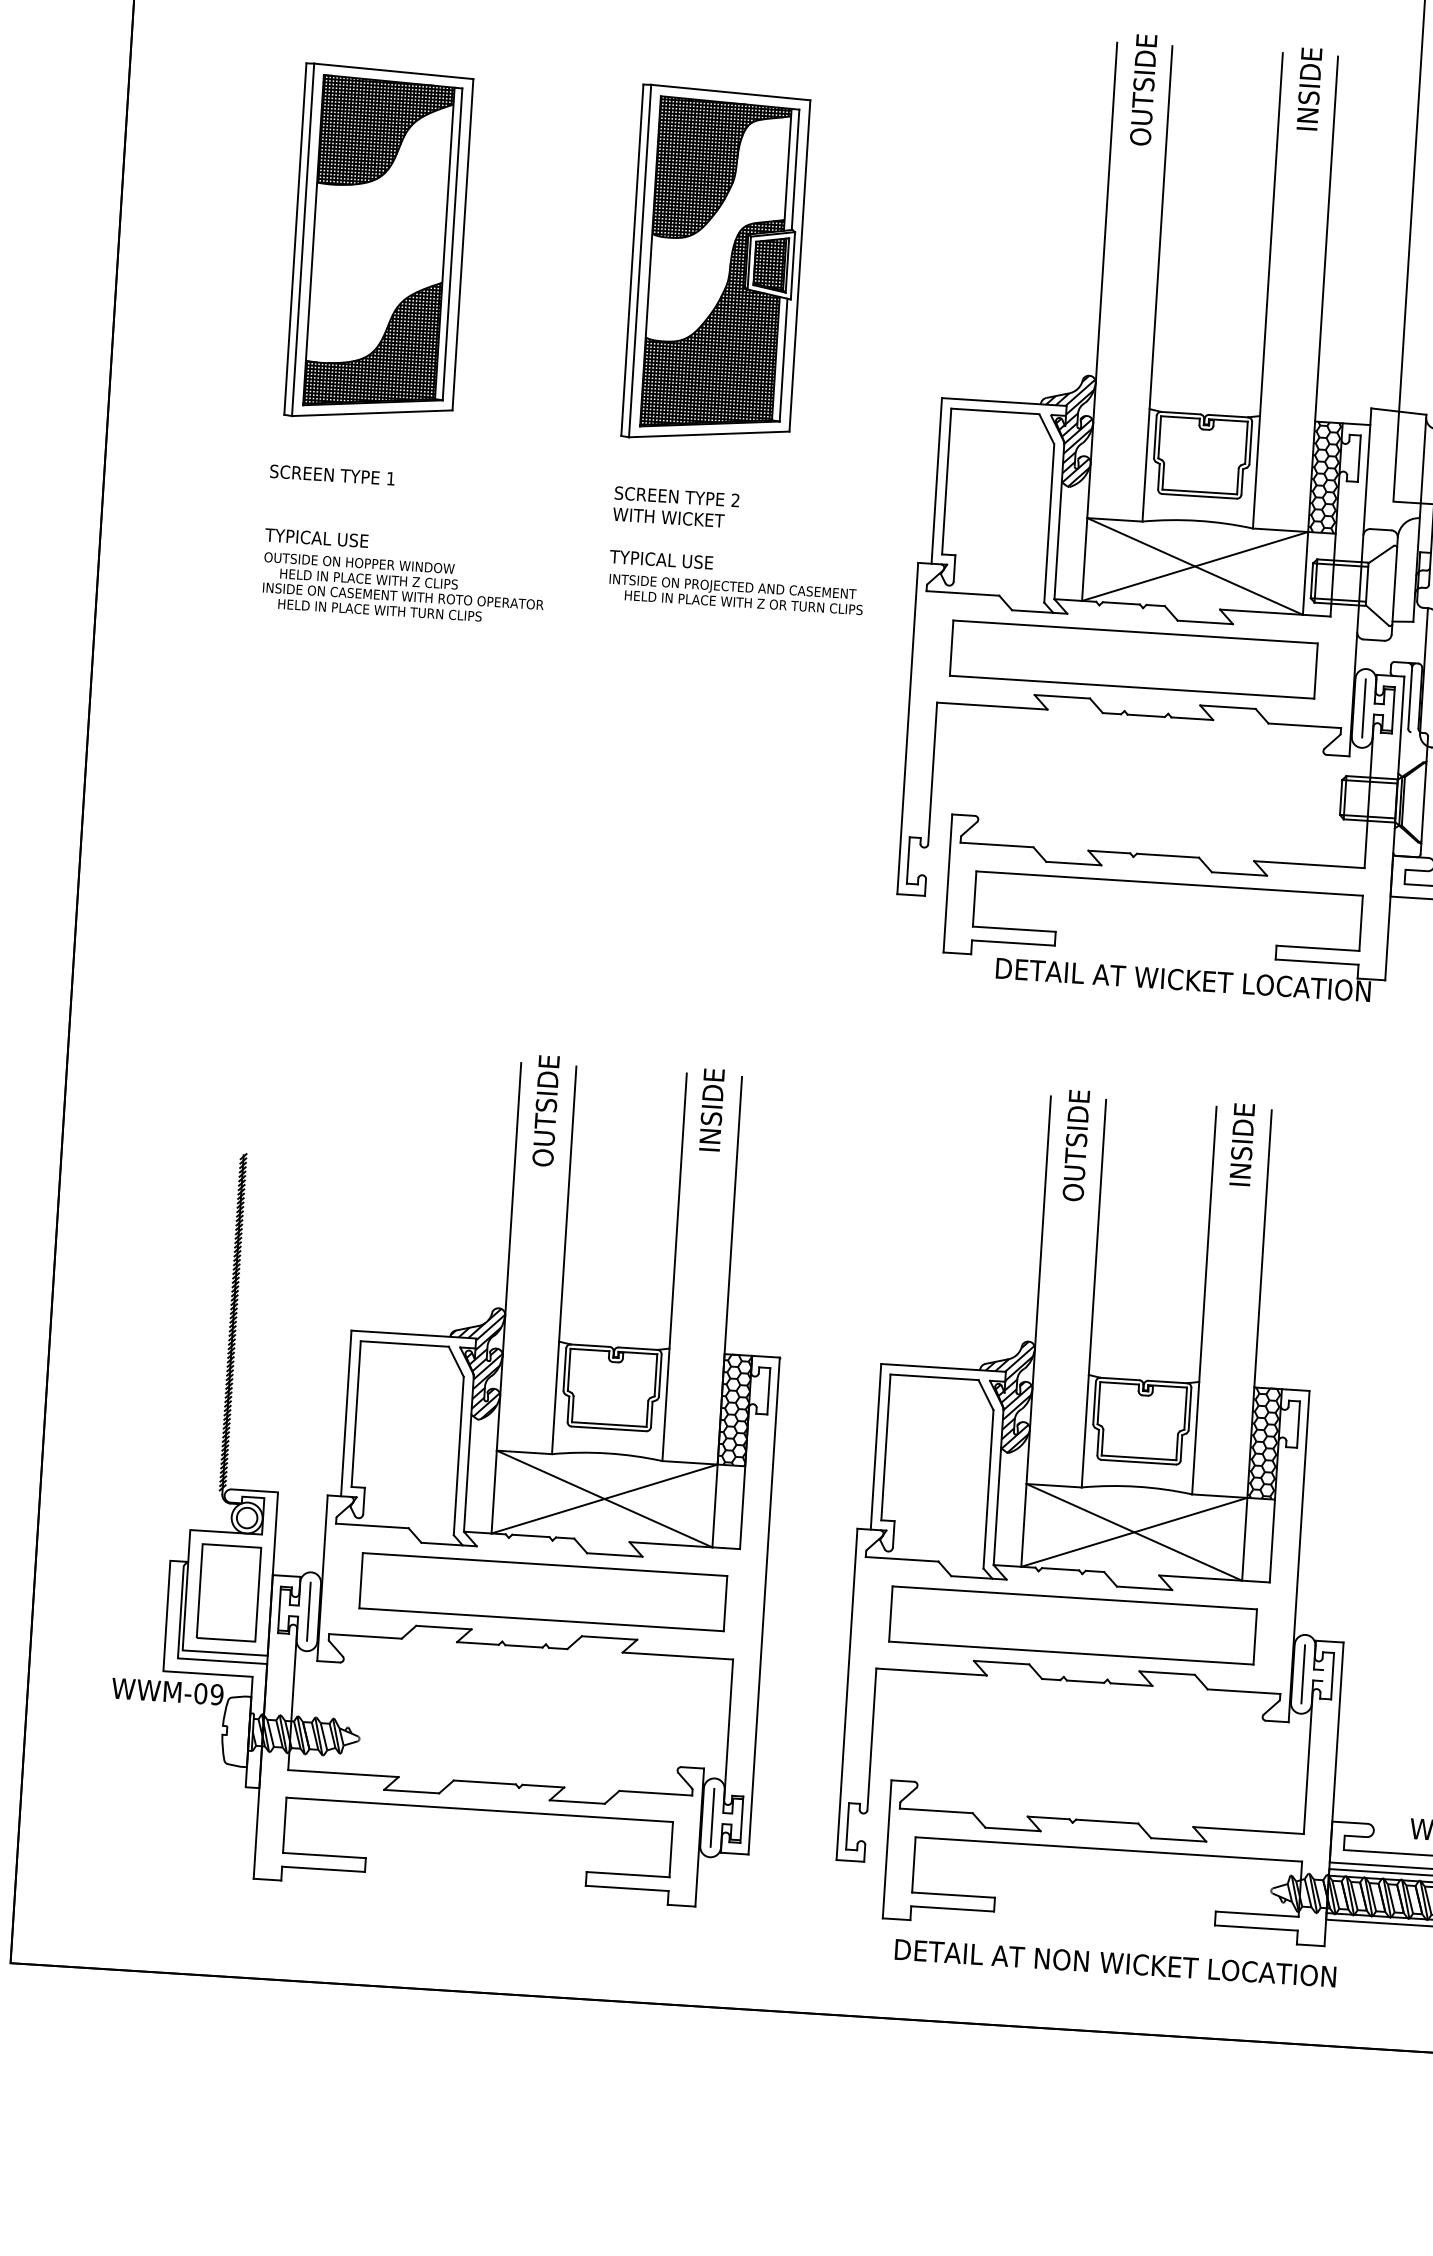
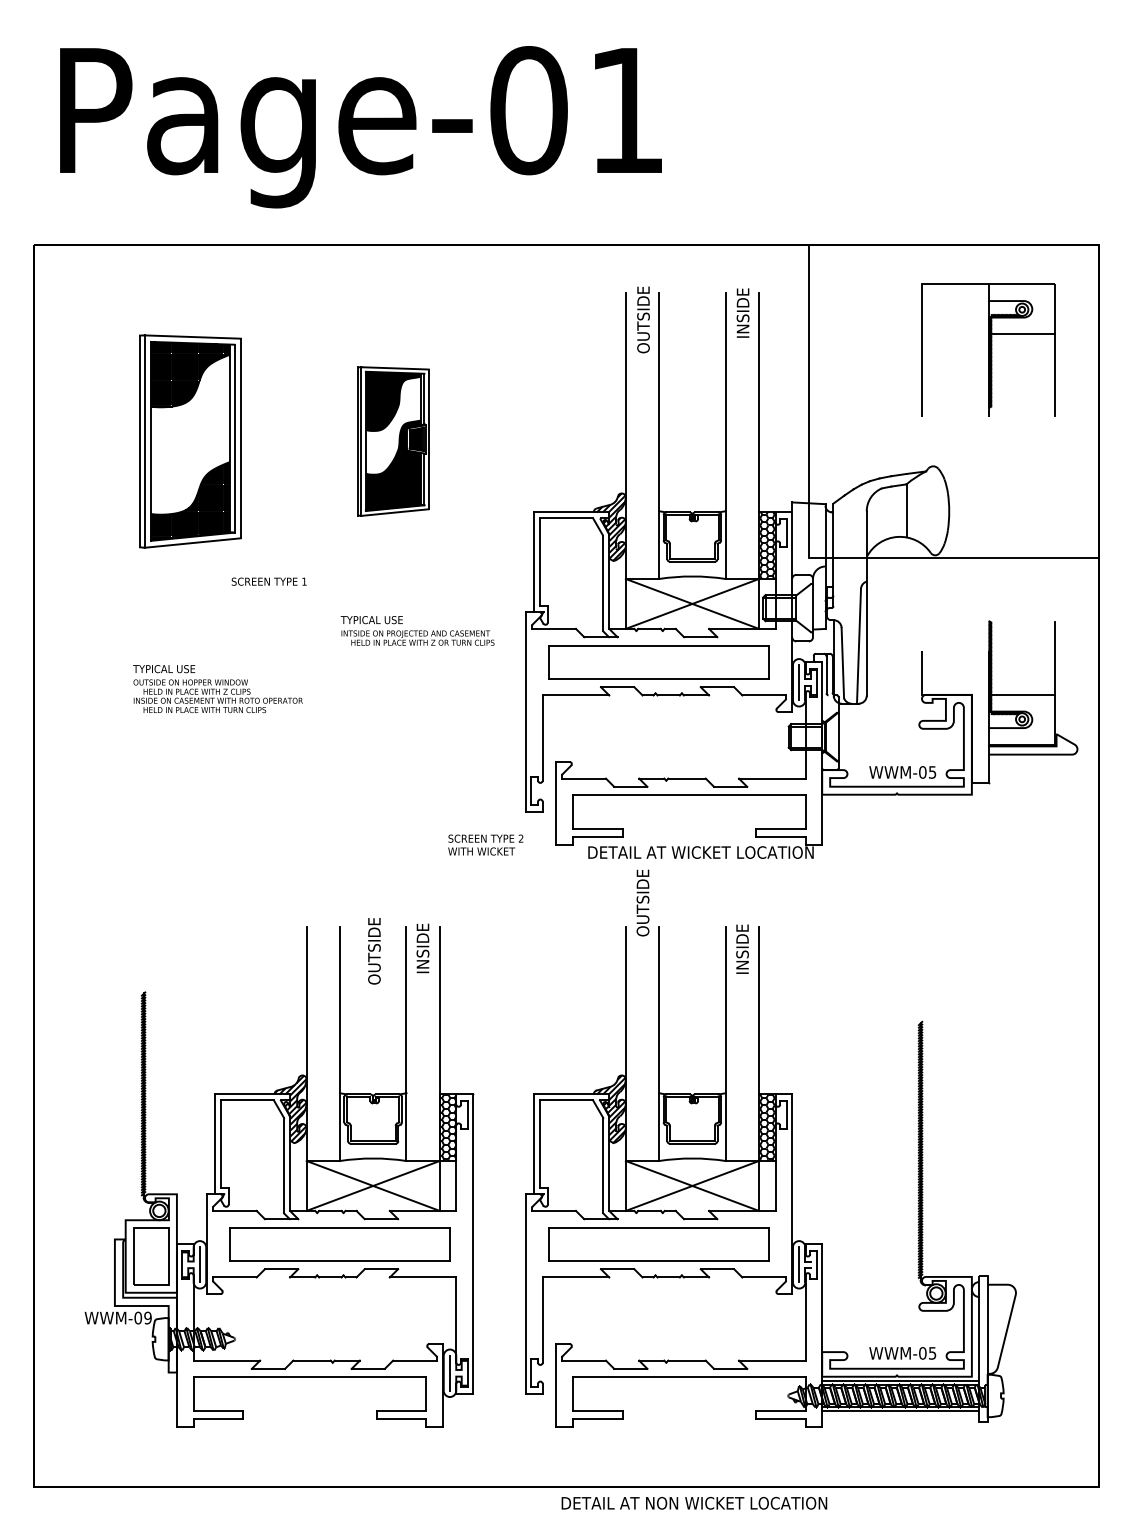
part: (716, 265) -> (393, 441), size x0.7
text: (331, 474) -> (268, 581), moved
text: (675, 506) -> (485, 844), moved
text: (403, 575) -> (217, 688), moved
text: (546, 1111) -> (374, 951), moved
text: (1075, 1144) -> (642, 902), moved
text: (1115, 1961) -> (694, 1502), moved

